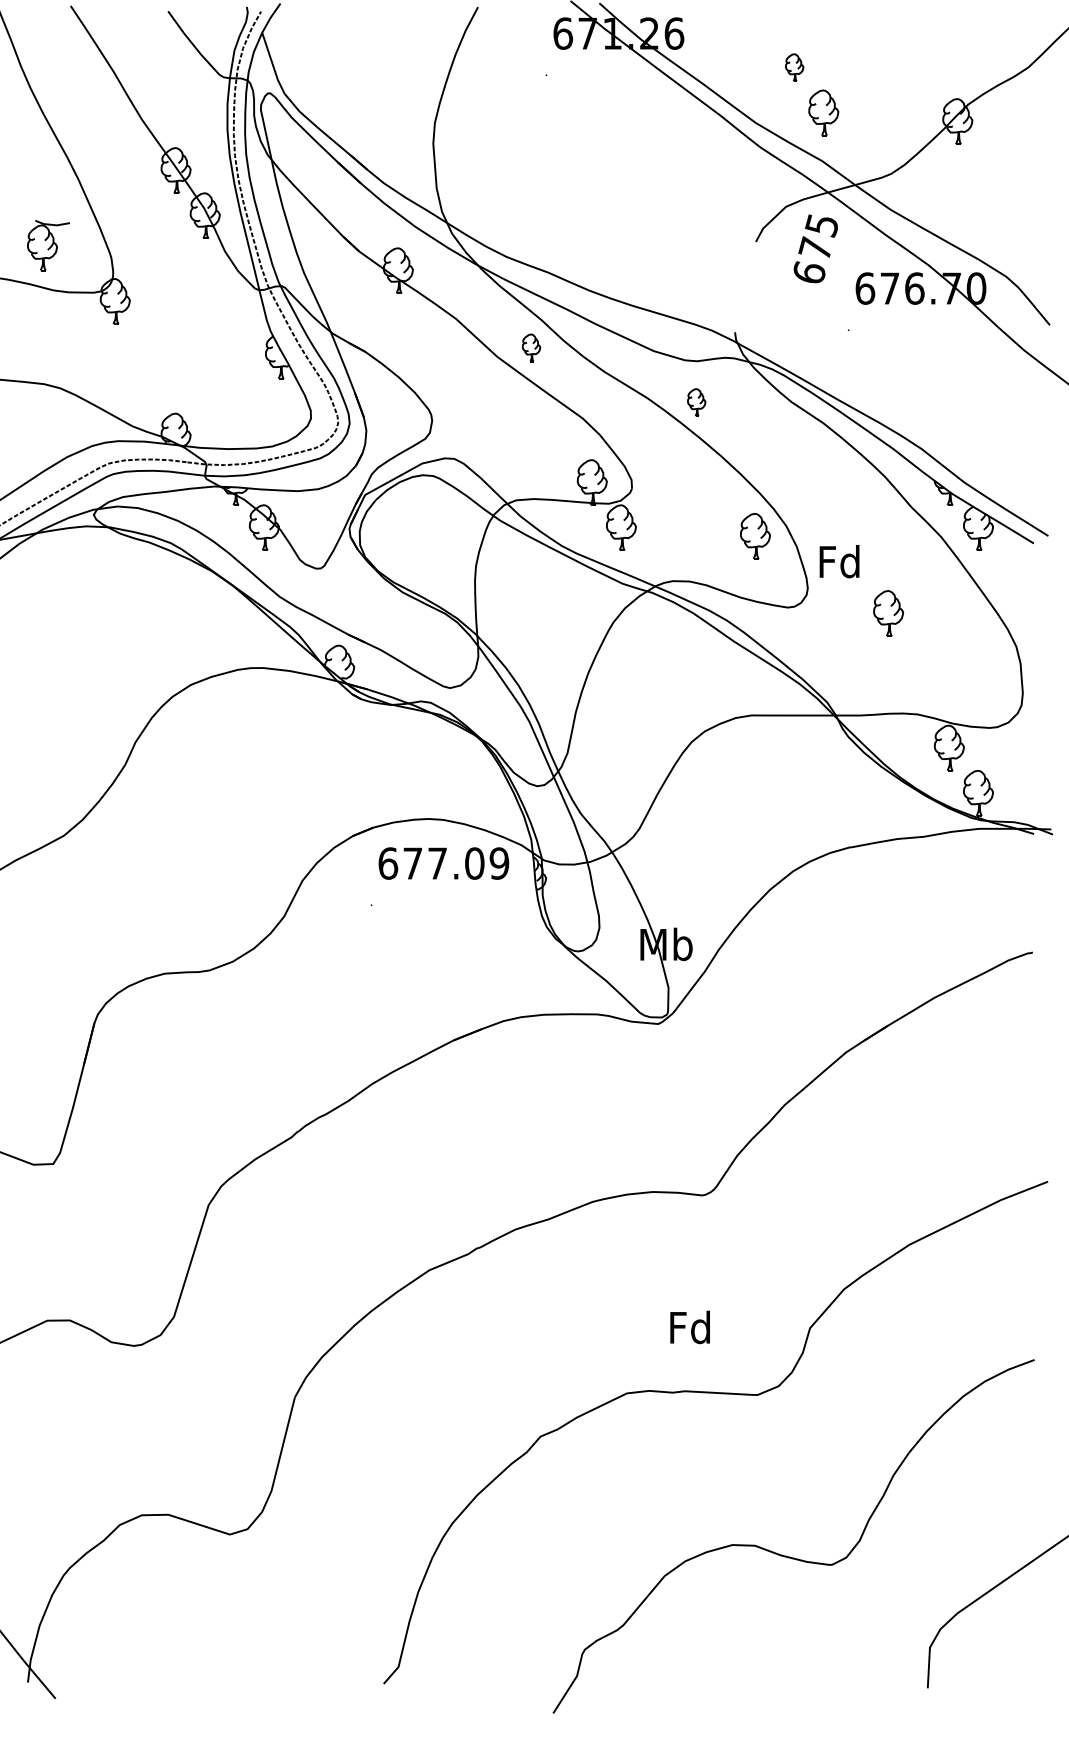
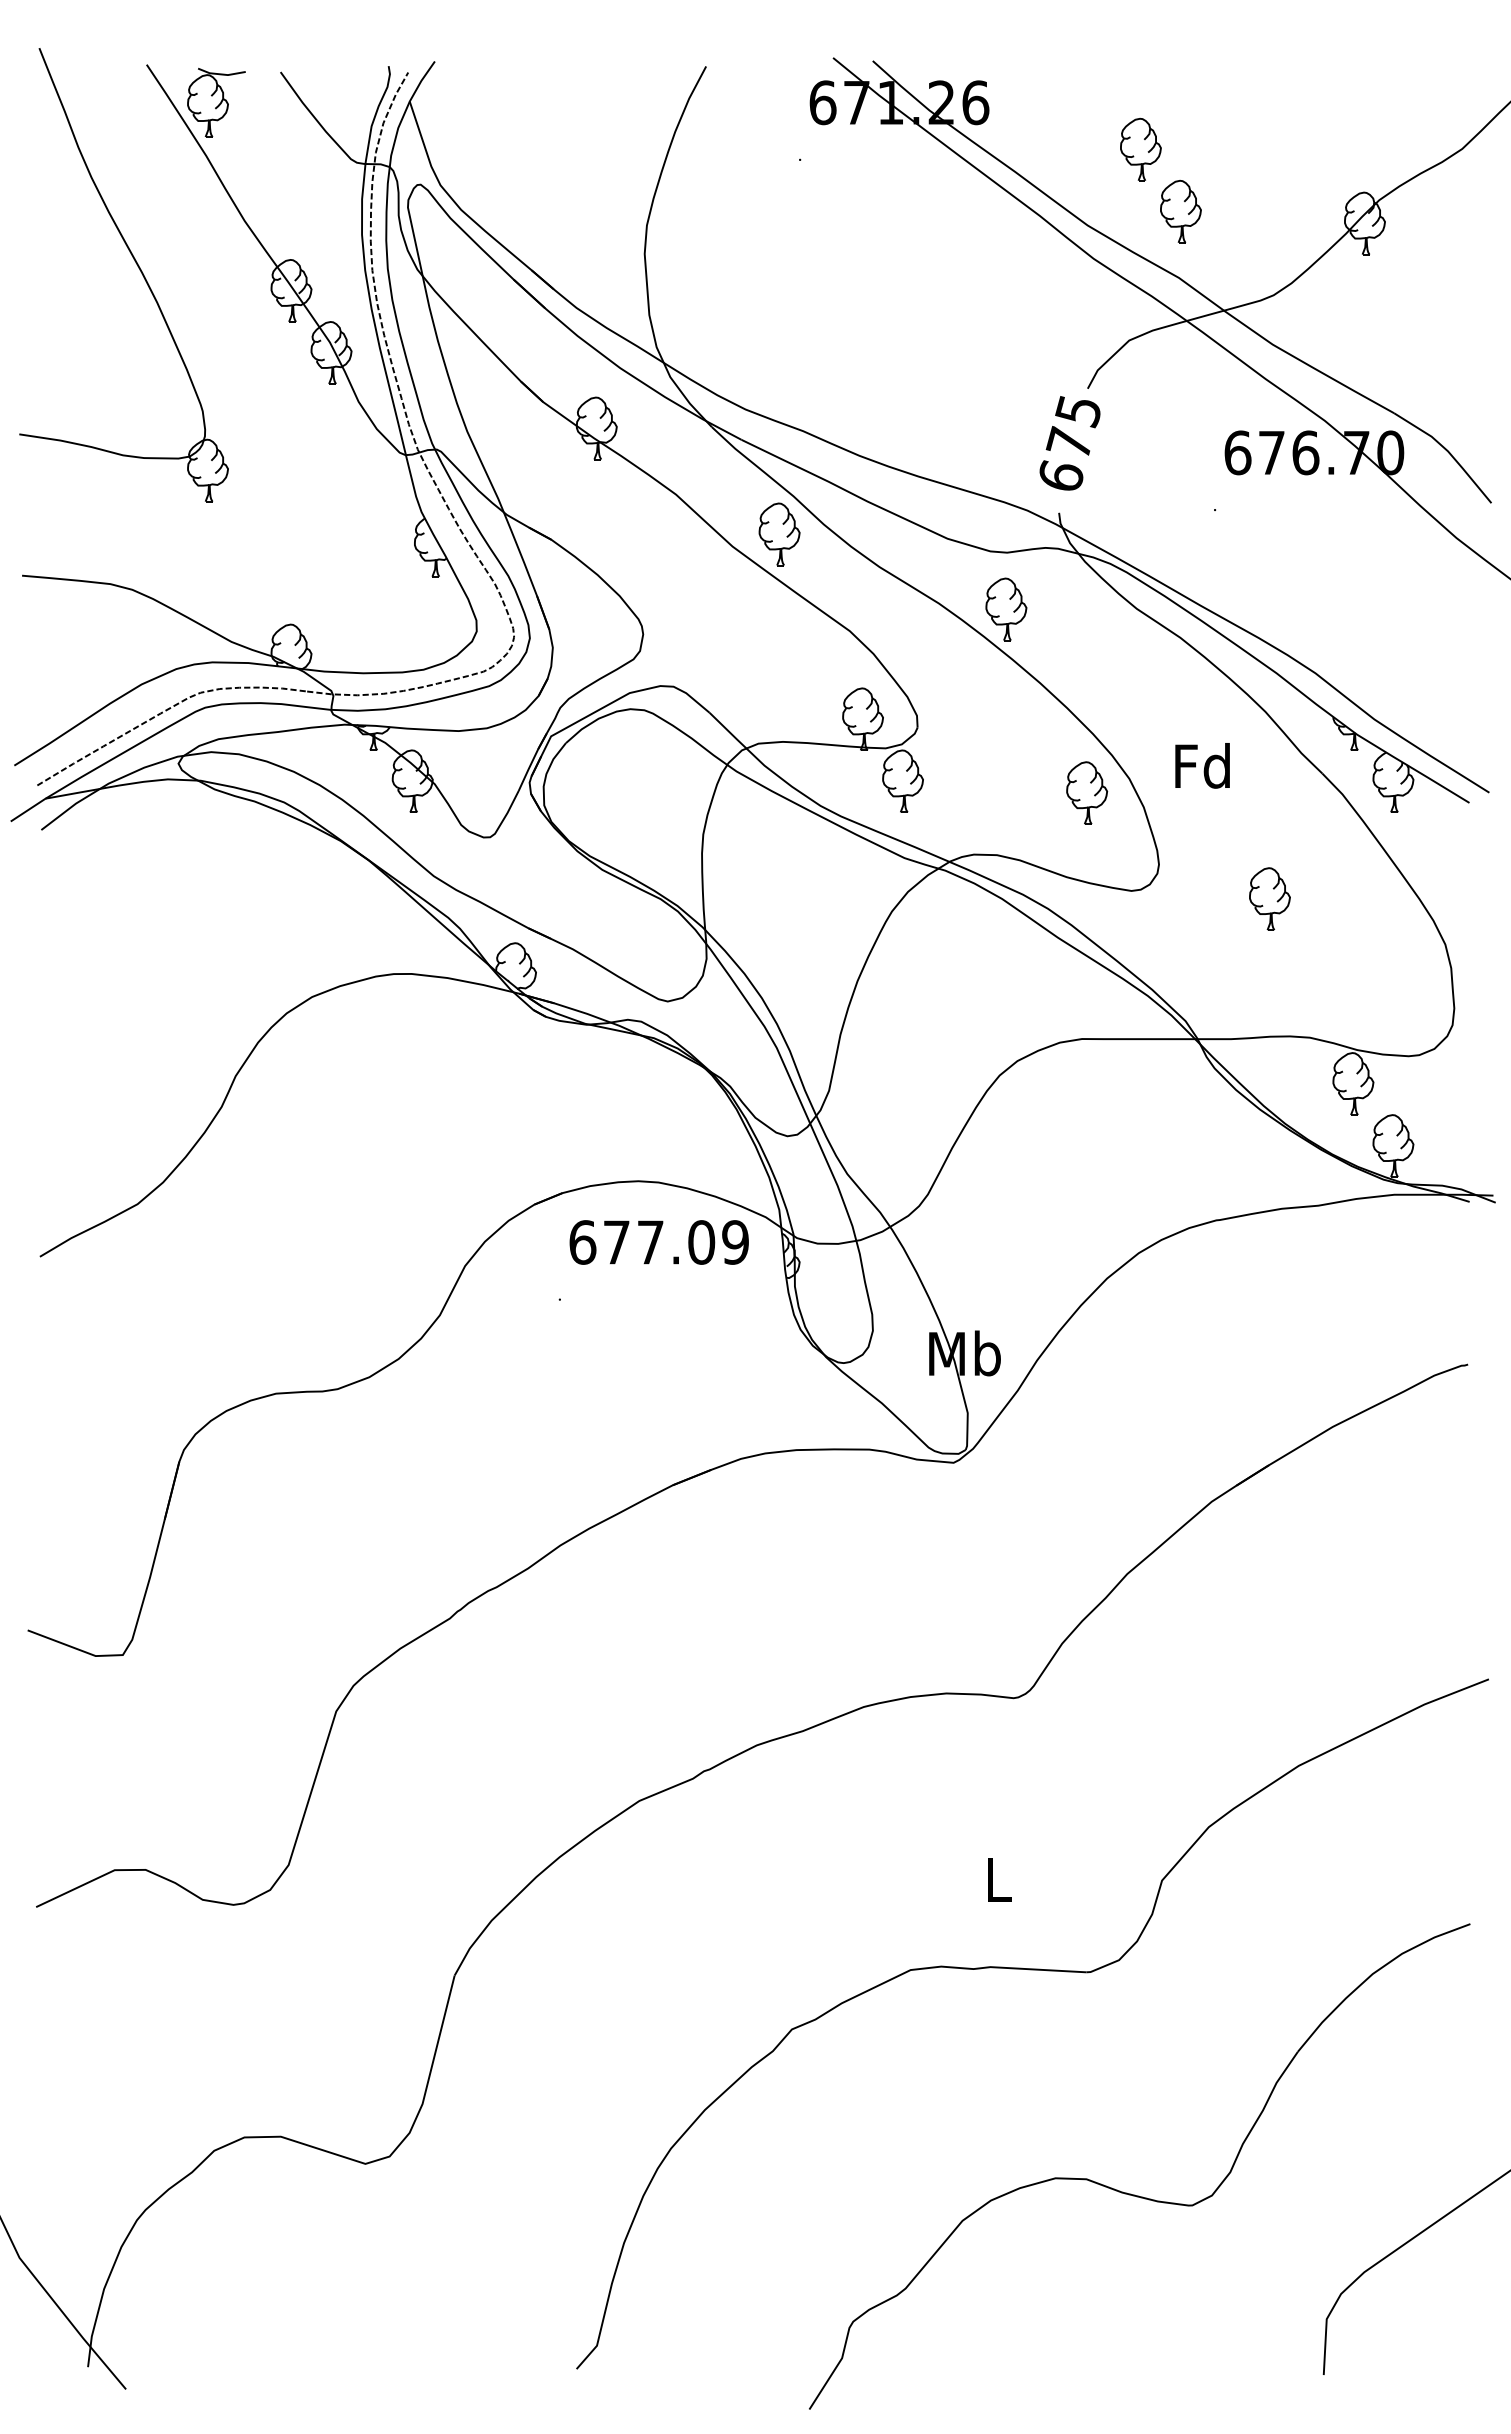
part: (794, 67) -> (1140, 149), size x1.67
part: (48, 245) -> (216, 102), moved
text: (815, 248) -> (1069, 443), moved
part: (531, 348) -> (779, 534), size x1.67
part: (696, 402) -> (1006, 609), size x1.67
text: (839, 561) -> (1202, 765), moved
text: (690, 1327) -> (997, 1879), Fd -> L

